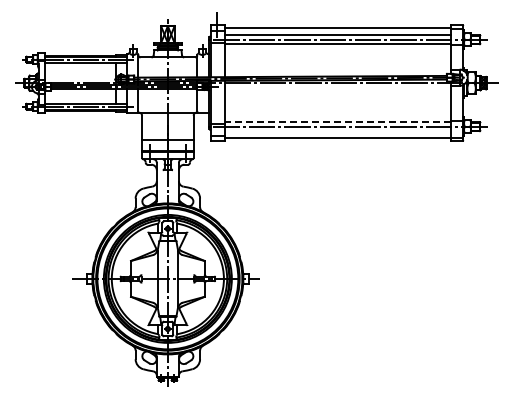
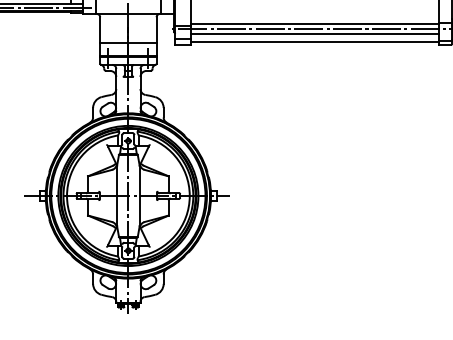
line: (337, 122) -> (314, 24), dashed -> solid
line: (337, 131) -> (314, 34), added

